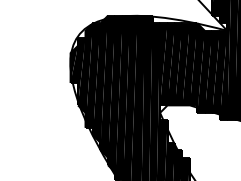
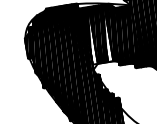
fill: (163, 64) -> (90, 35), removed
fill: (185, 64) -> (105, 33), removed

